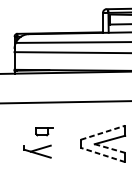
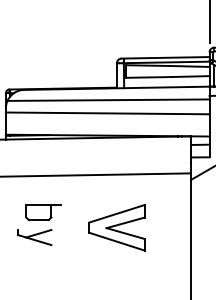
part: (44, 131) -> (43, 212), size x1.67
line: (103, 132) -> (117, 213), dashed -> solid
line: (109, 148) -> (125, 233), dashed -> solid
line: (102, 154) -> (116, 241), dashed -> solid

